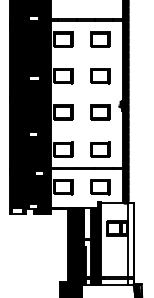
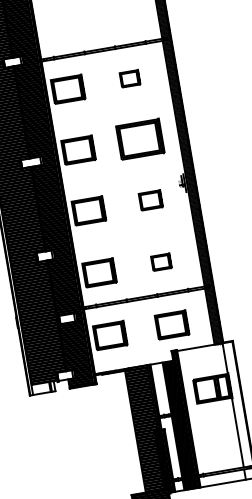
part: (100, 39) -> (130, 78), size x0.6
part: (100, 76) -> (140, 140), size x1.4
part: (100, 112) -> (150, 200), size x0.7
part: (100, 149) -> (161, 262), size x0.6

